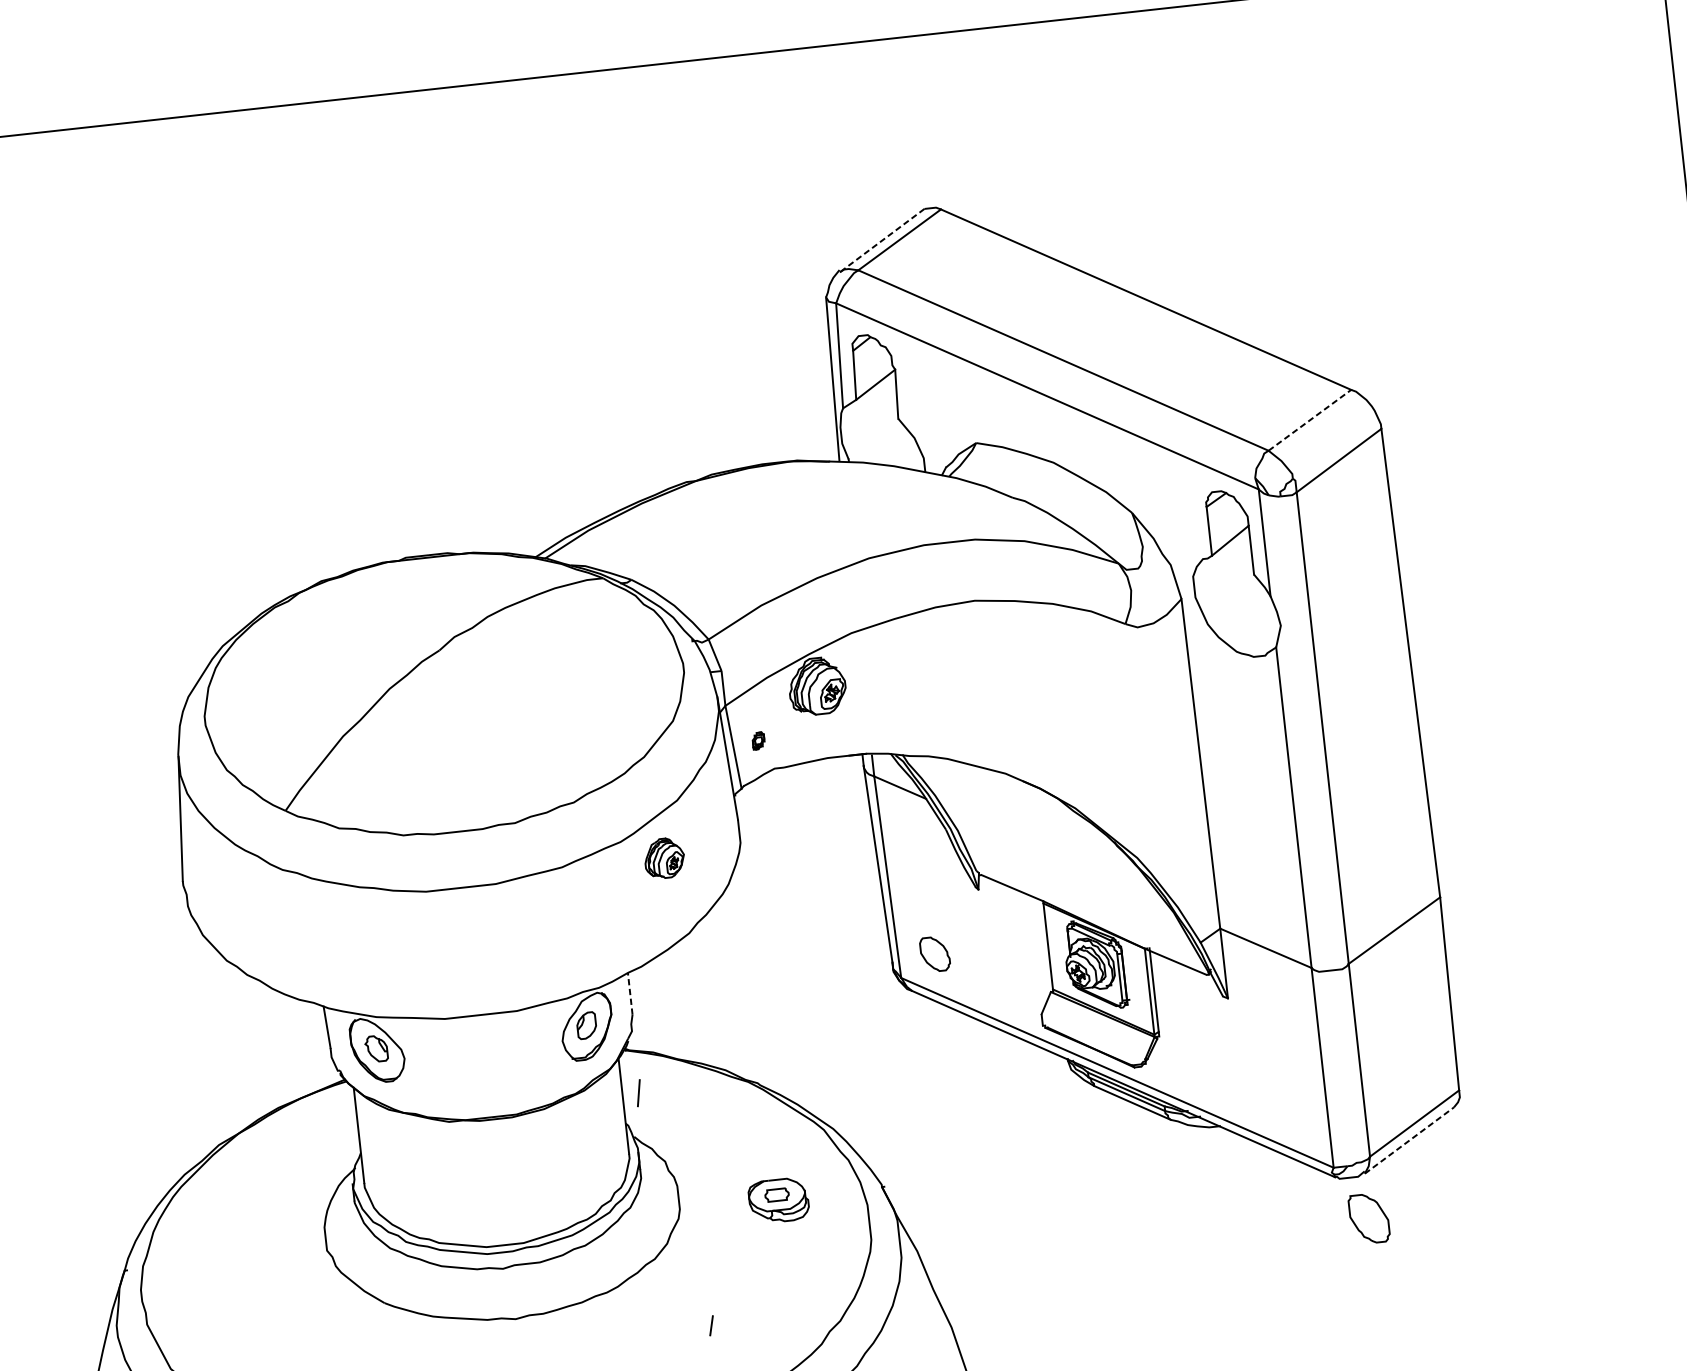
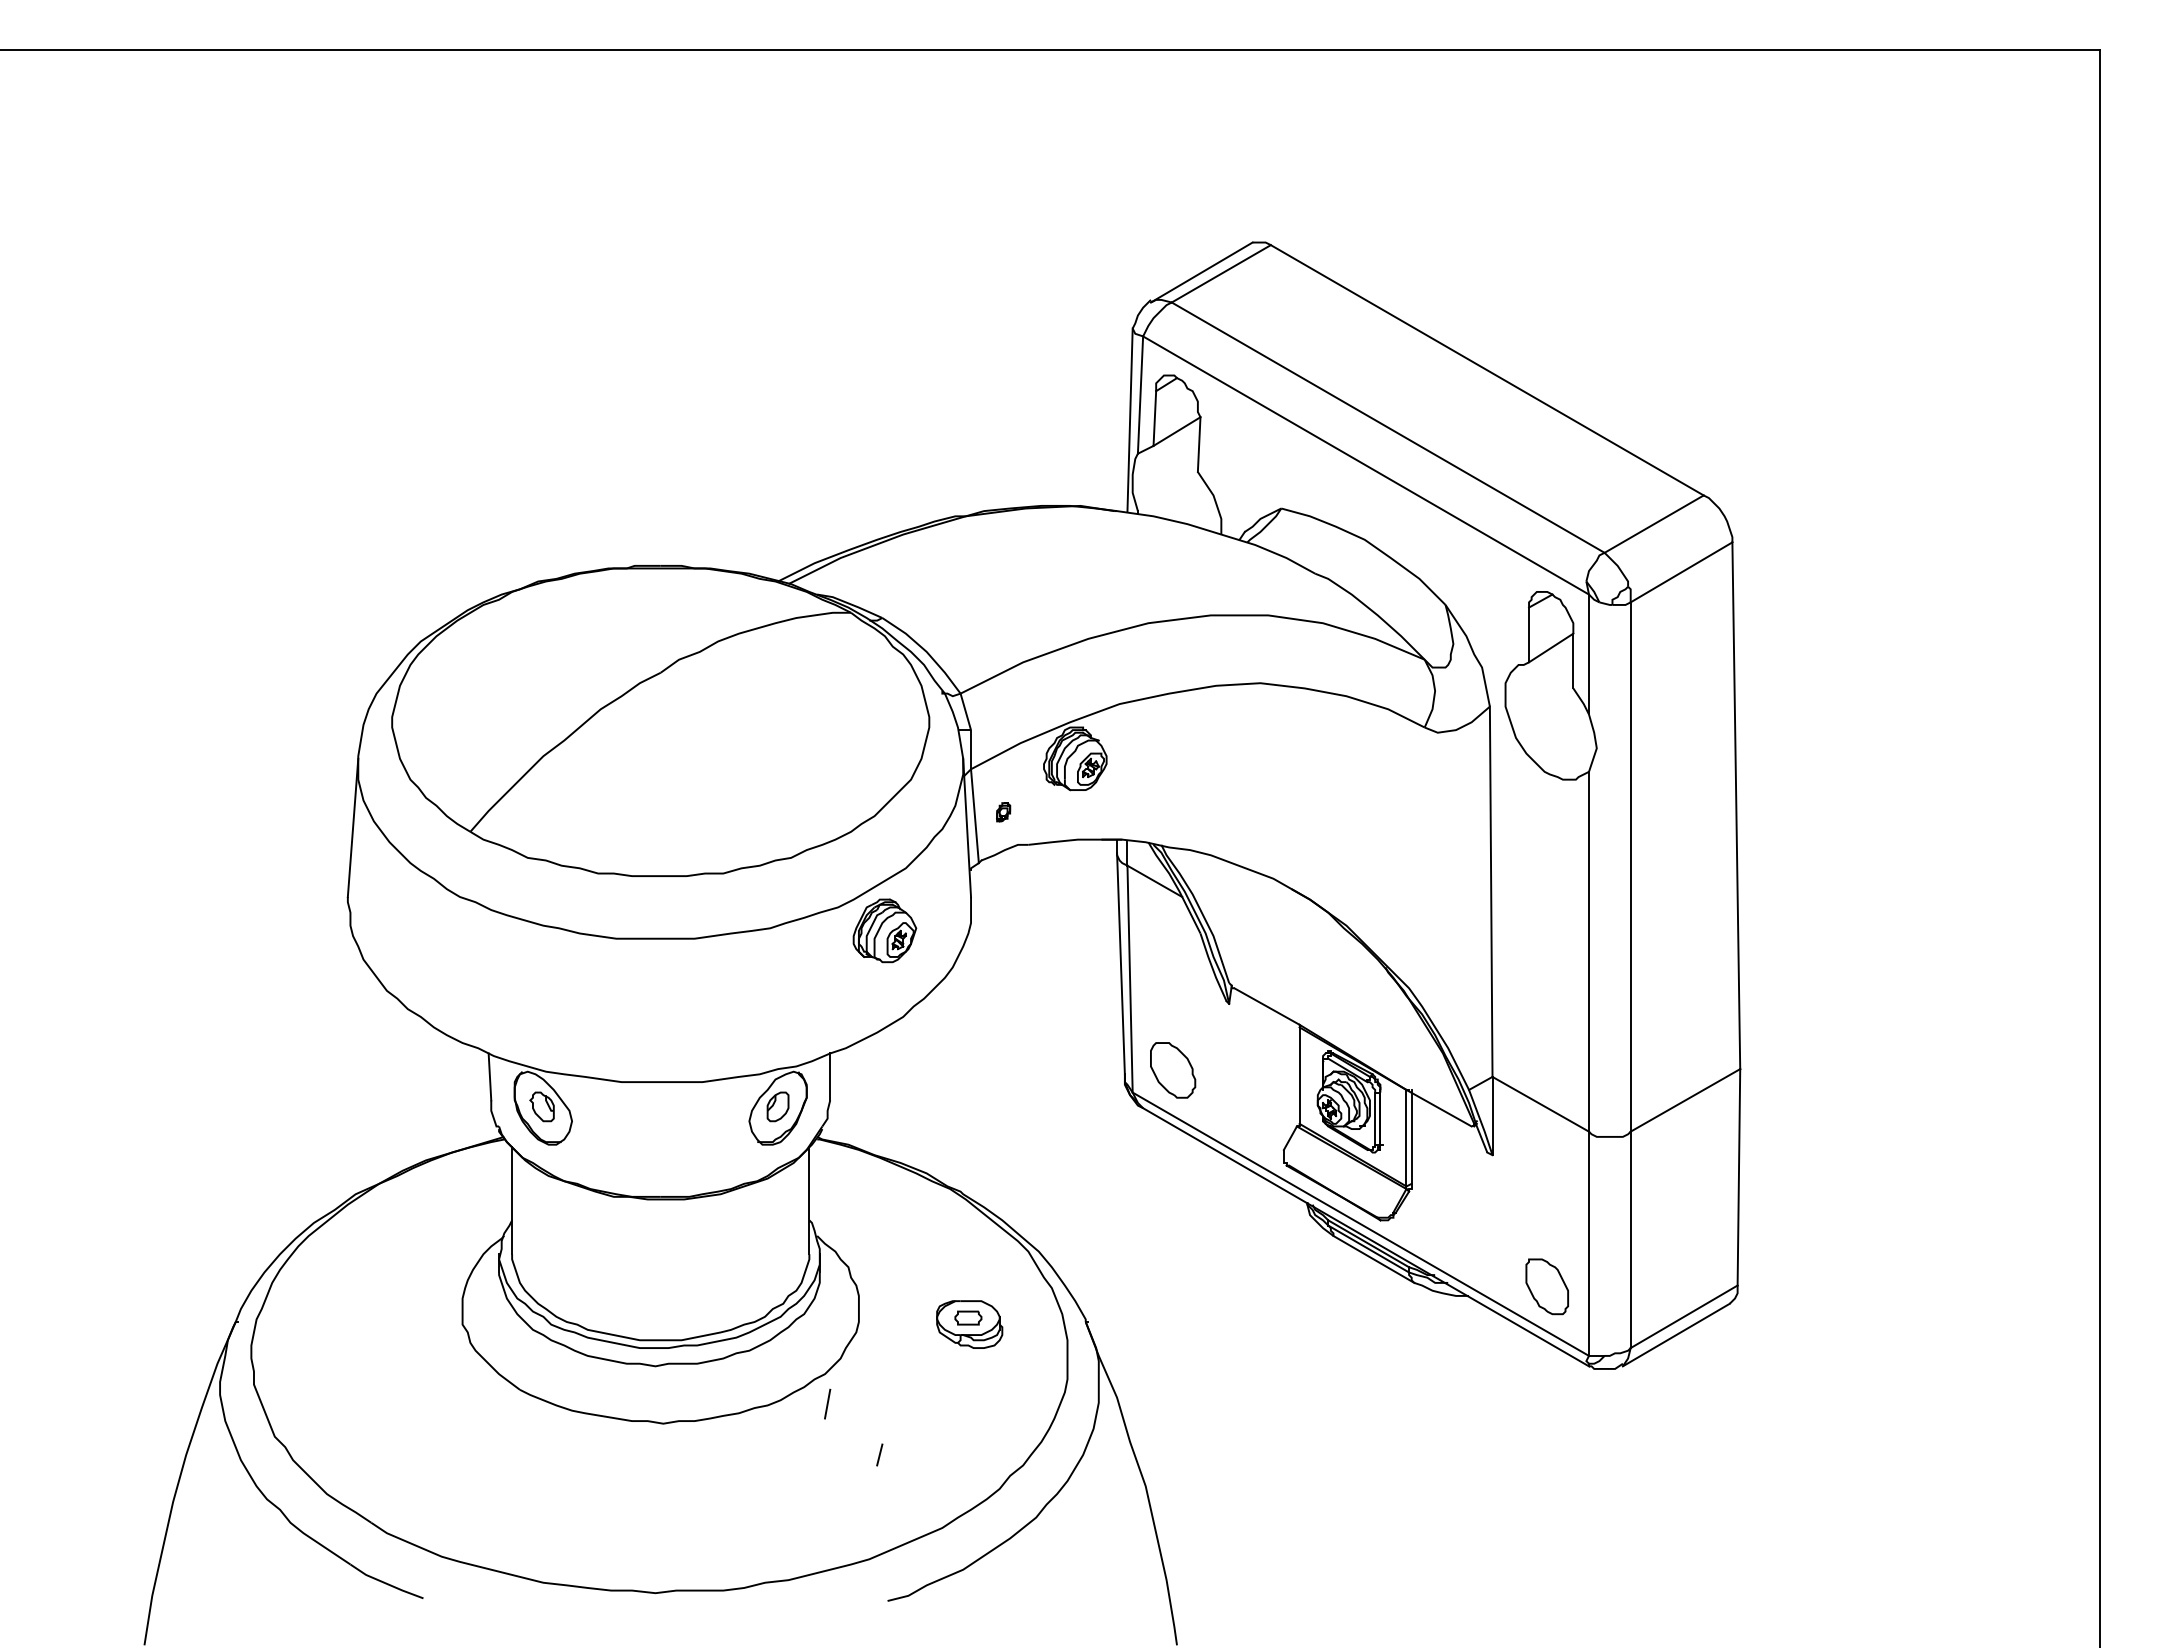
line: (881, 240) -> (1201, 272), dashed -> solid
line: (1310, 419) -> (1654, 523), dashed -> solid
part: (664, 858) -> (884, 930), size x1.43
part: (935, 954) -> (1173, 1070), size x1.43
line: (630, 993) -> (830, 1076), dashed -> solid
line: (638, 1092) -> (827, 1403), moved
line: (1409, 1140) -> (1676, 1335), dashed -> solid
part: (1368, 1218) -> (1546, 1286), moved

